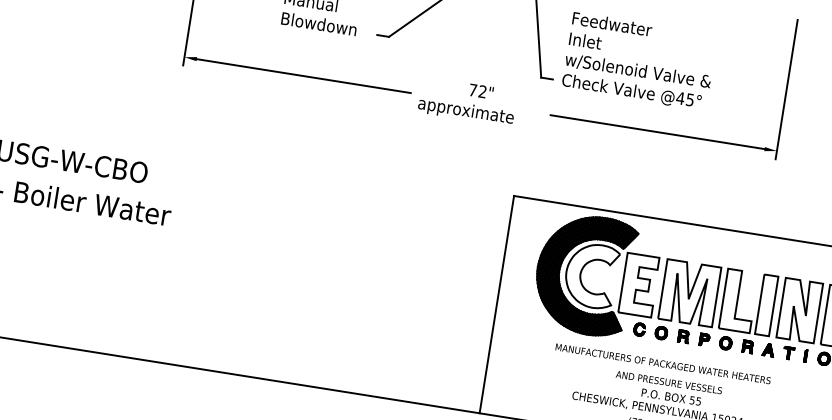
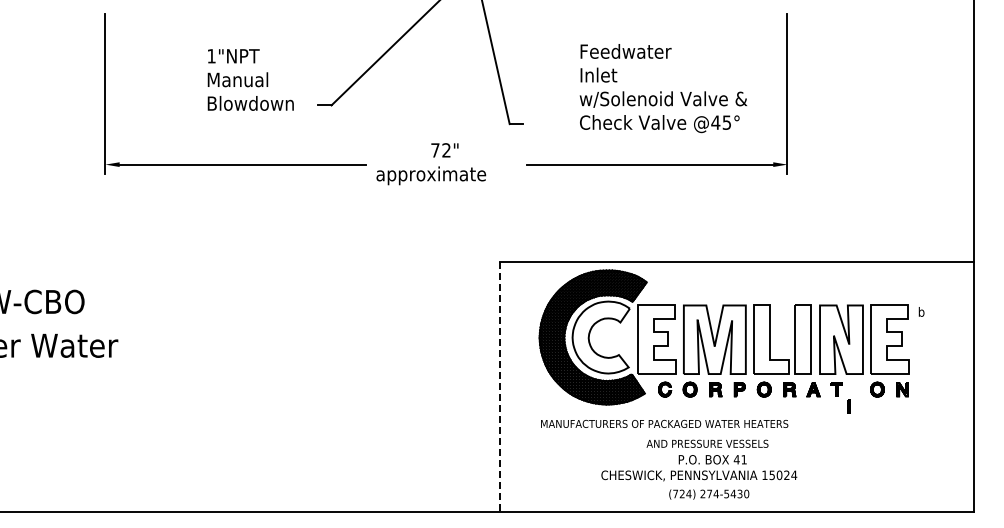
text: (639, 61) -> (663, 88), moved
line: (496, 305) -> (500, 387), solid -> dashed
part: (805, 355) -> (848, 406), moved
text: (663, 363) -> (664, 423), moved
text: (694, 400) -> (739, 459), 55 -> 41

